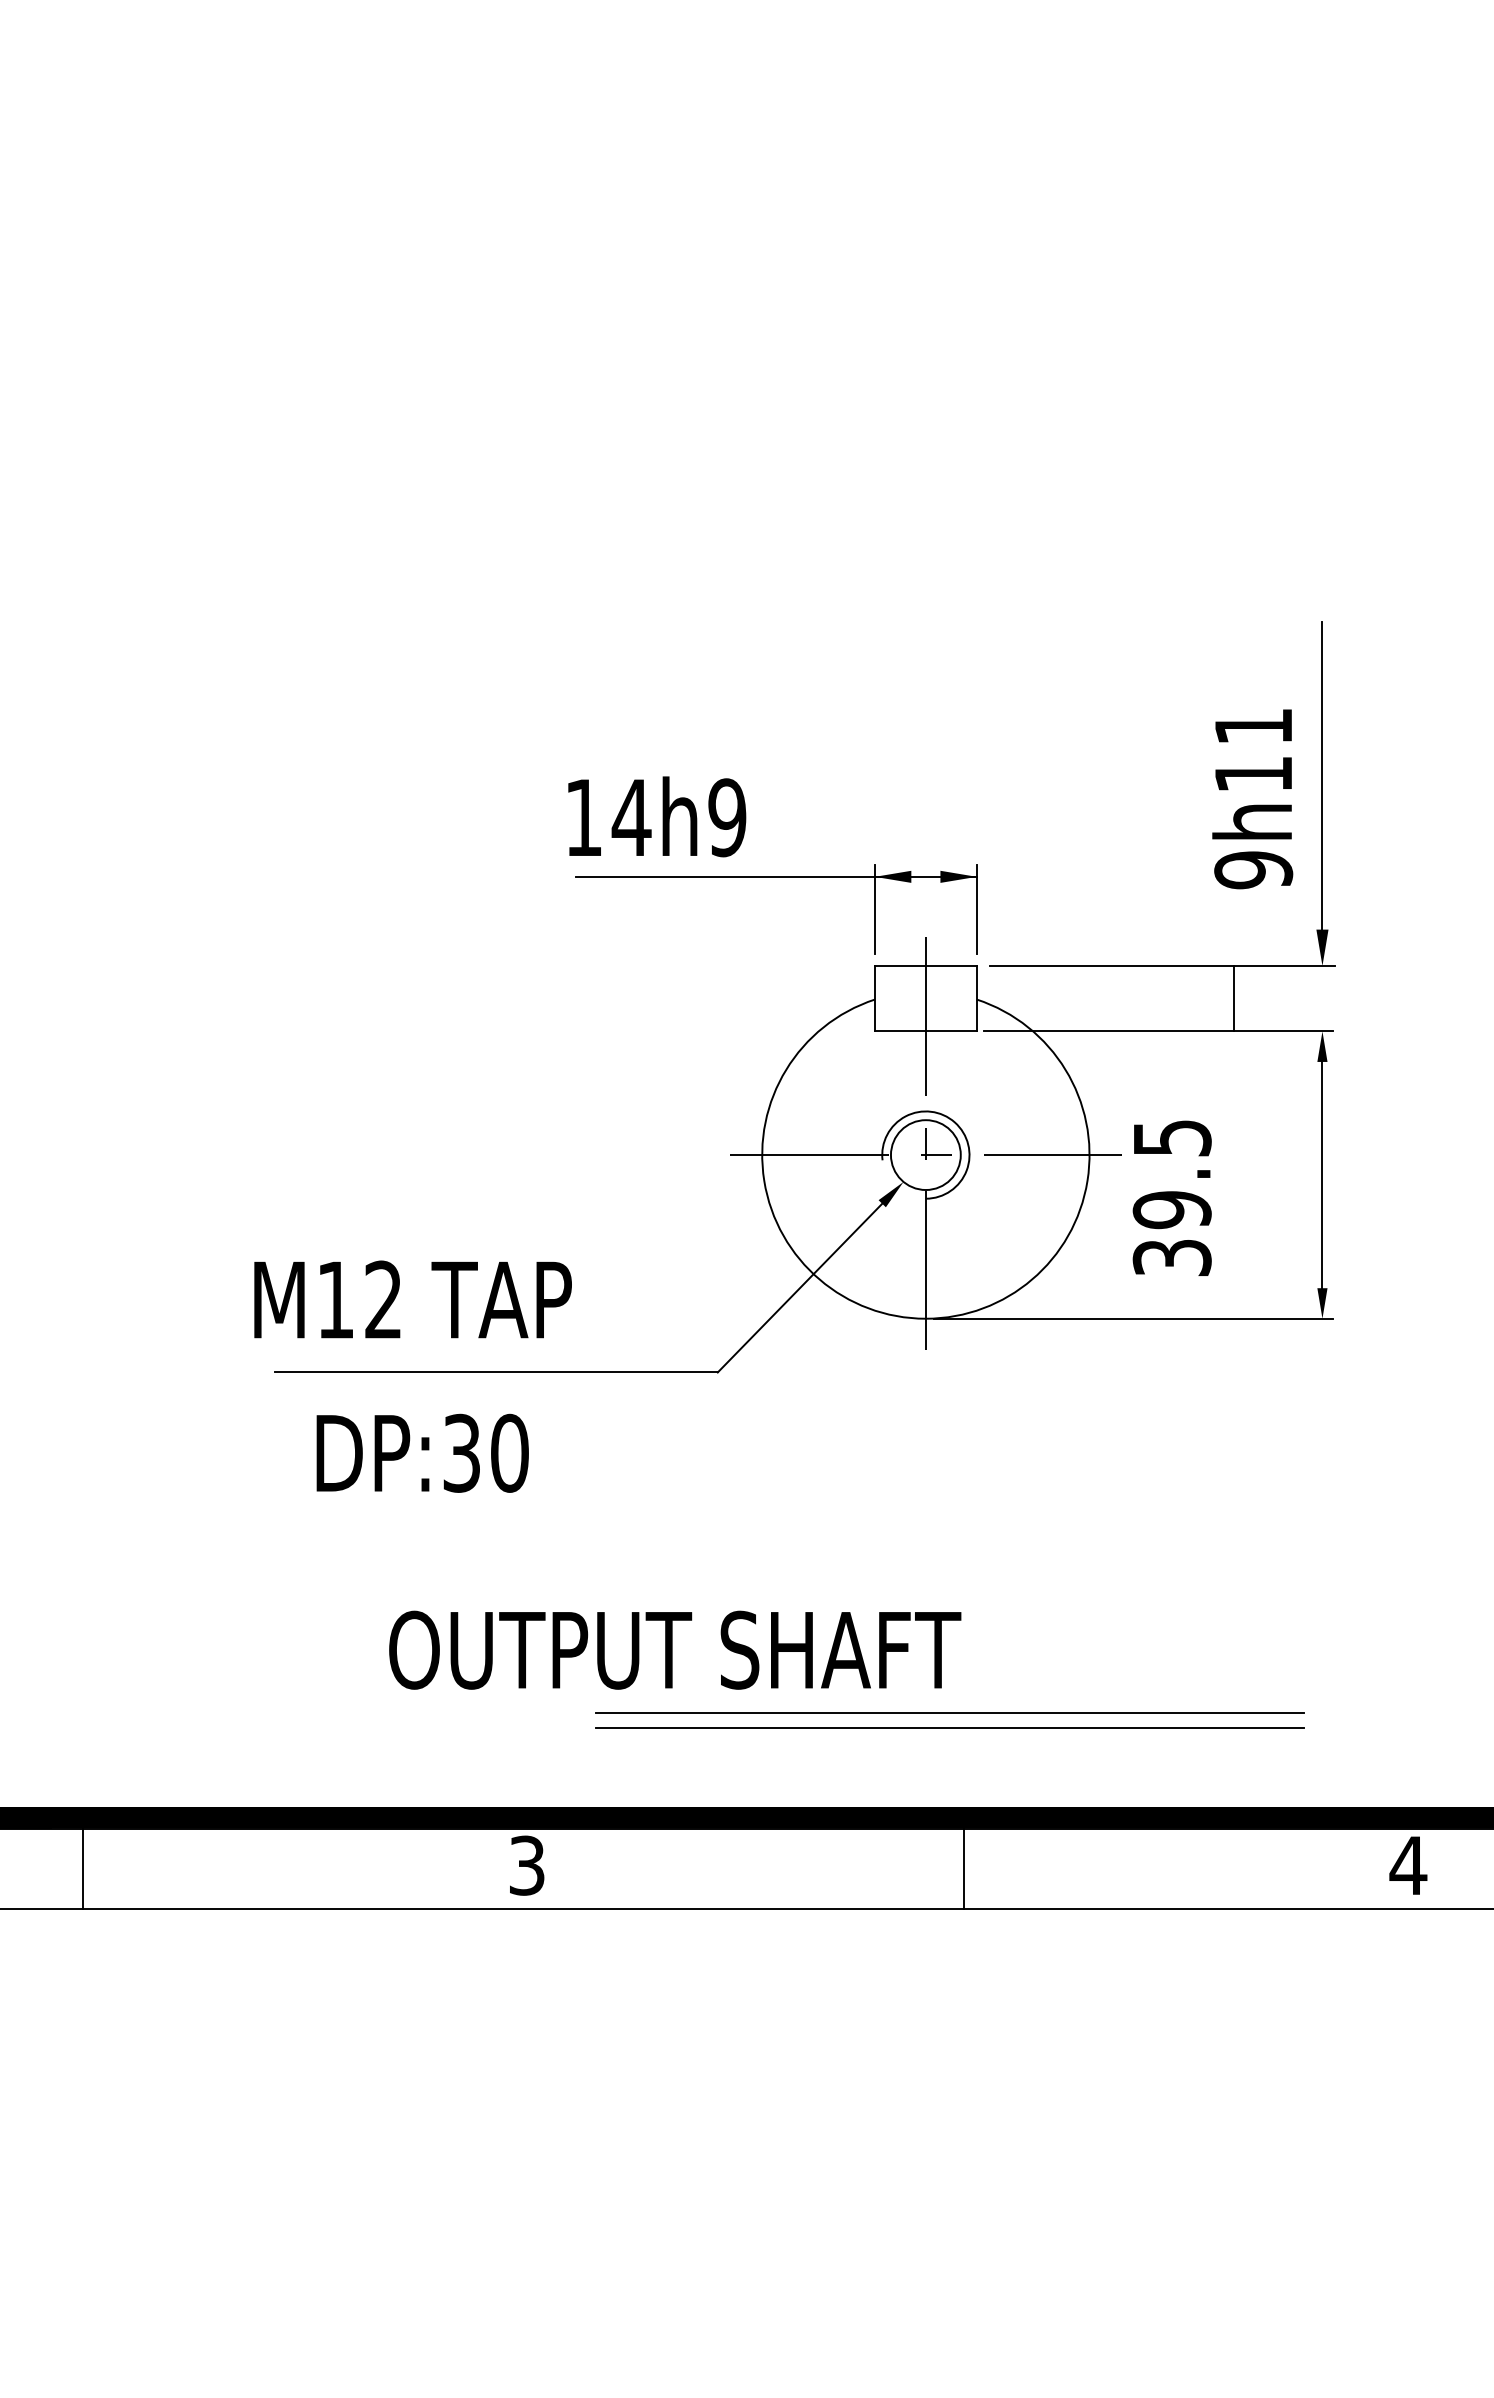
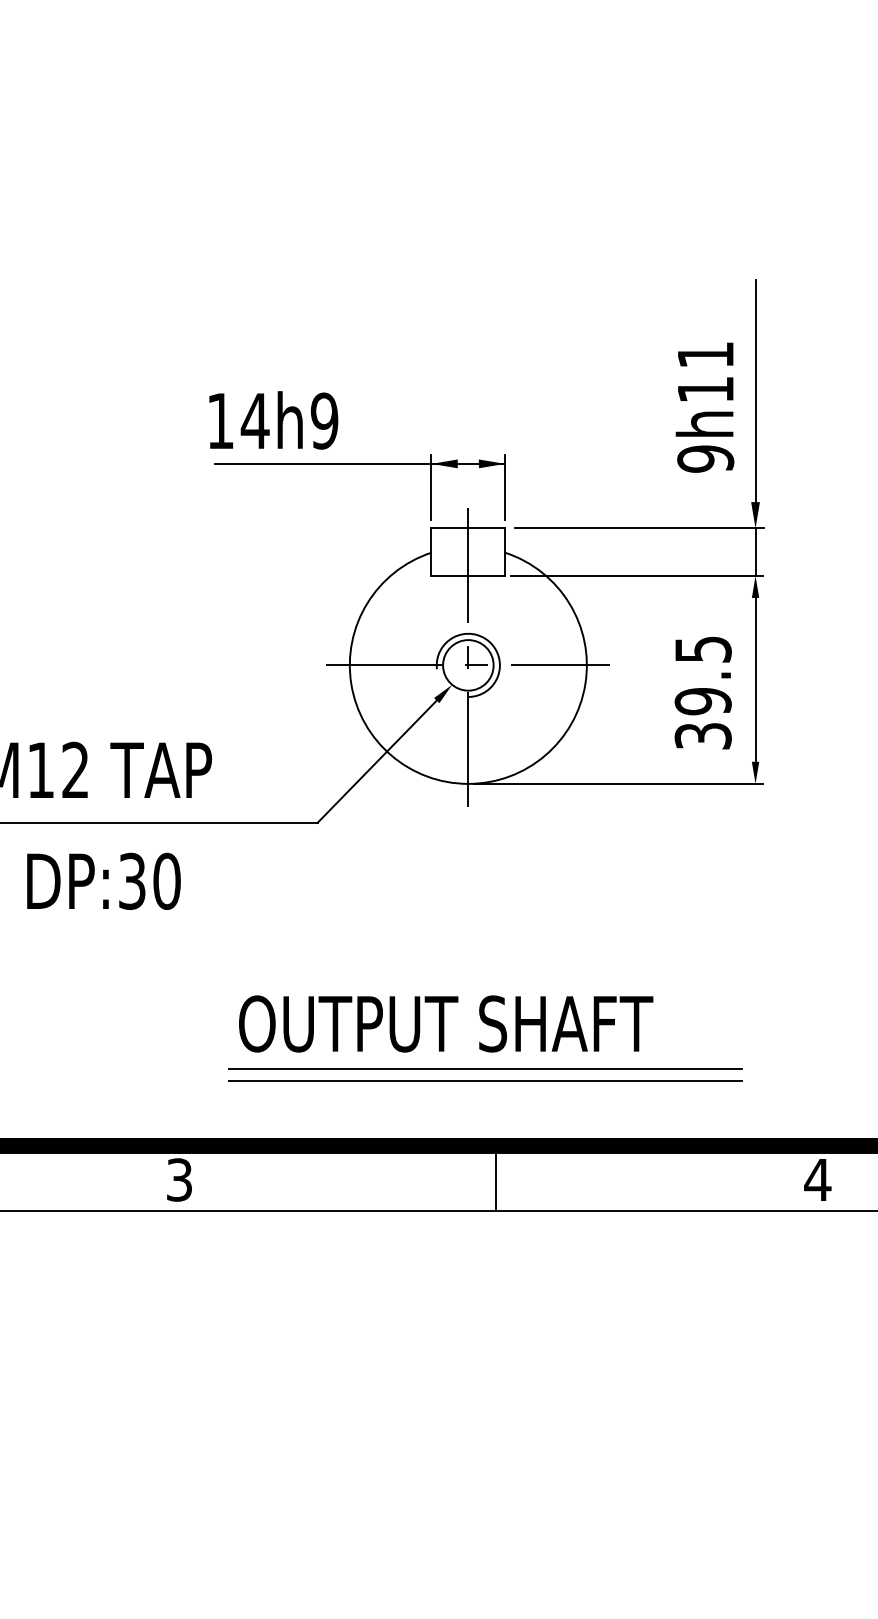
line: (1234, 998) -> (755, 551), moved
text: (1171, 1197) -> (702, 692), moved
text: (675, 1649) -> (446, 1023), moved

